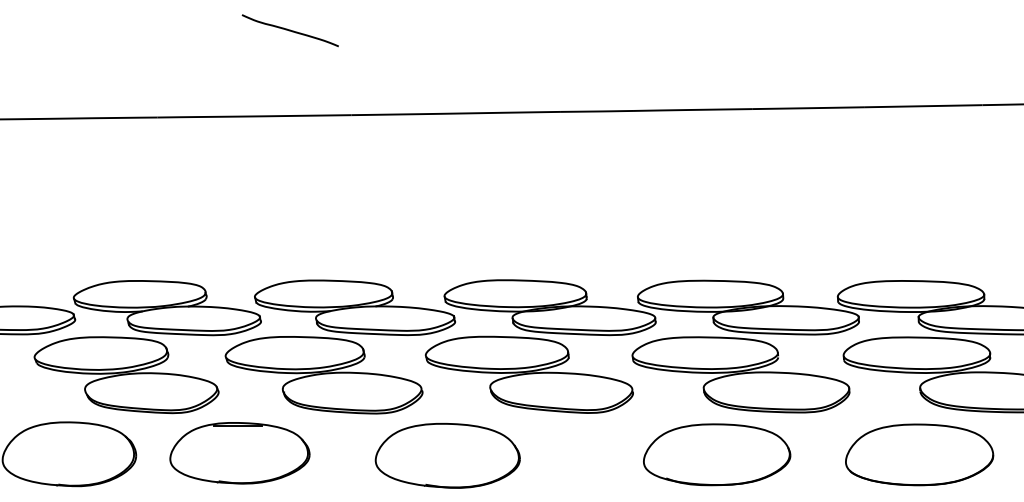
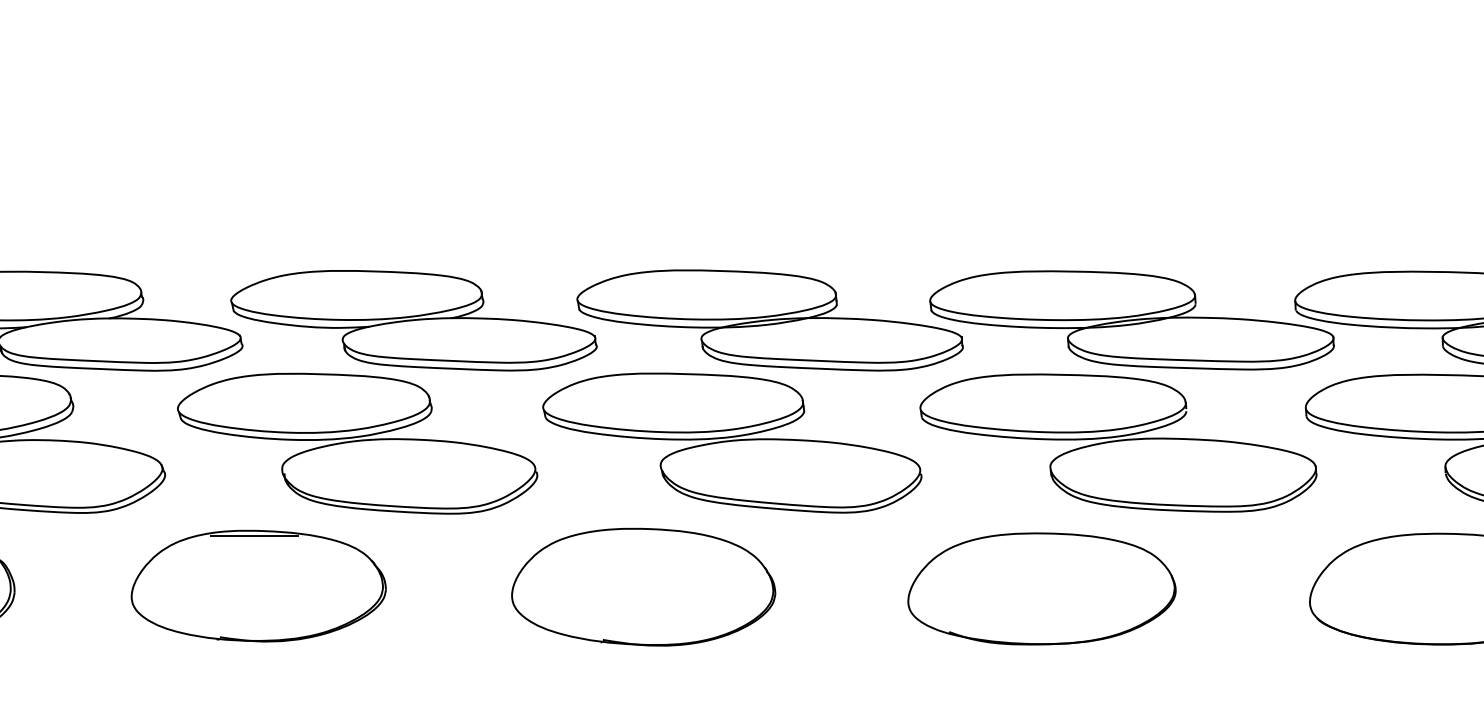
part: (239, 453) -> (257, 586), moved
part: (717, 454) -> (1042, 588), moved
part: (447, 455) -> (643, 586), moved

